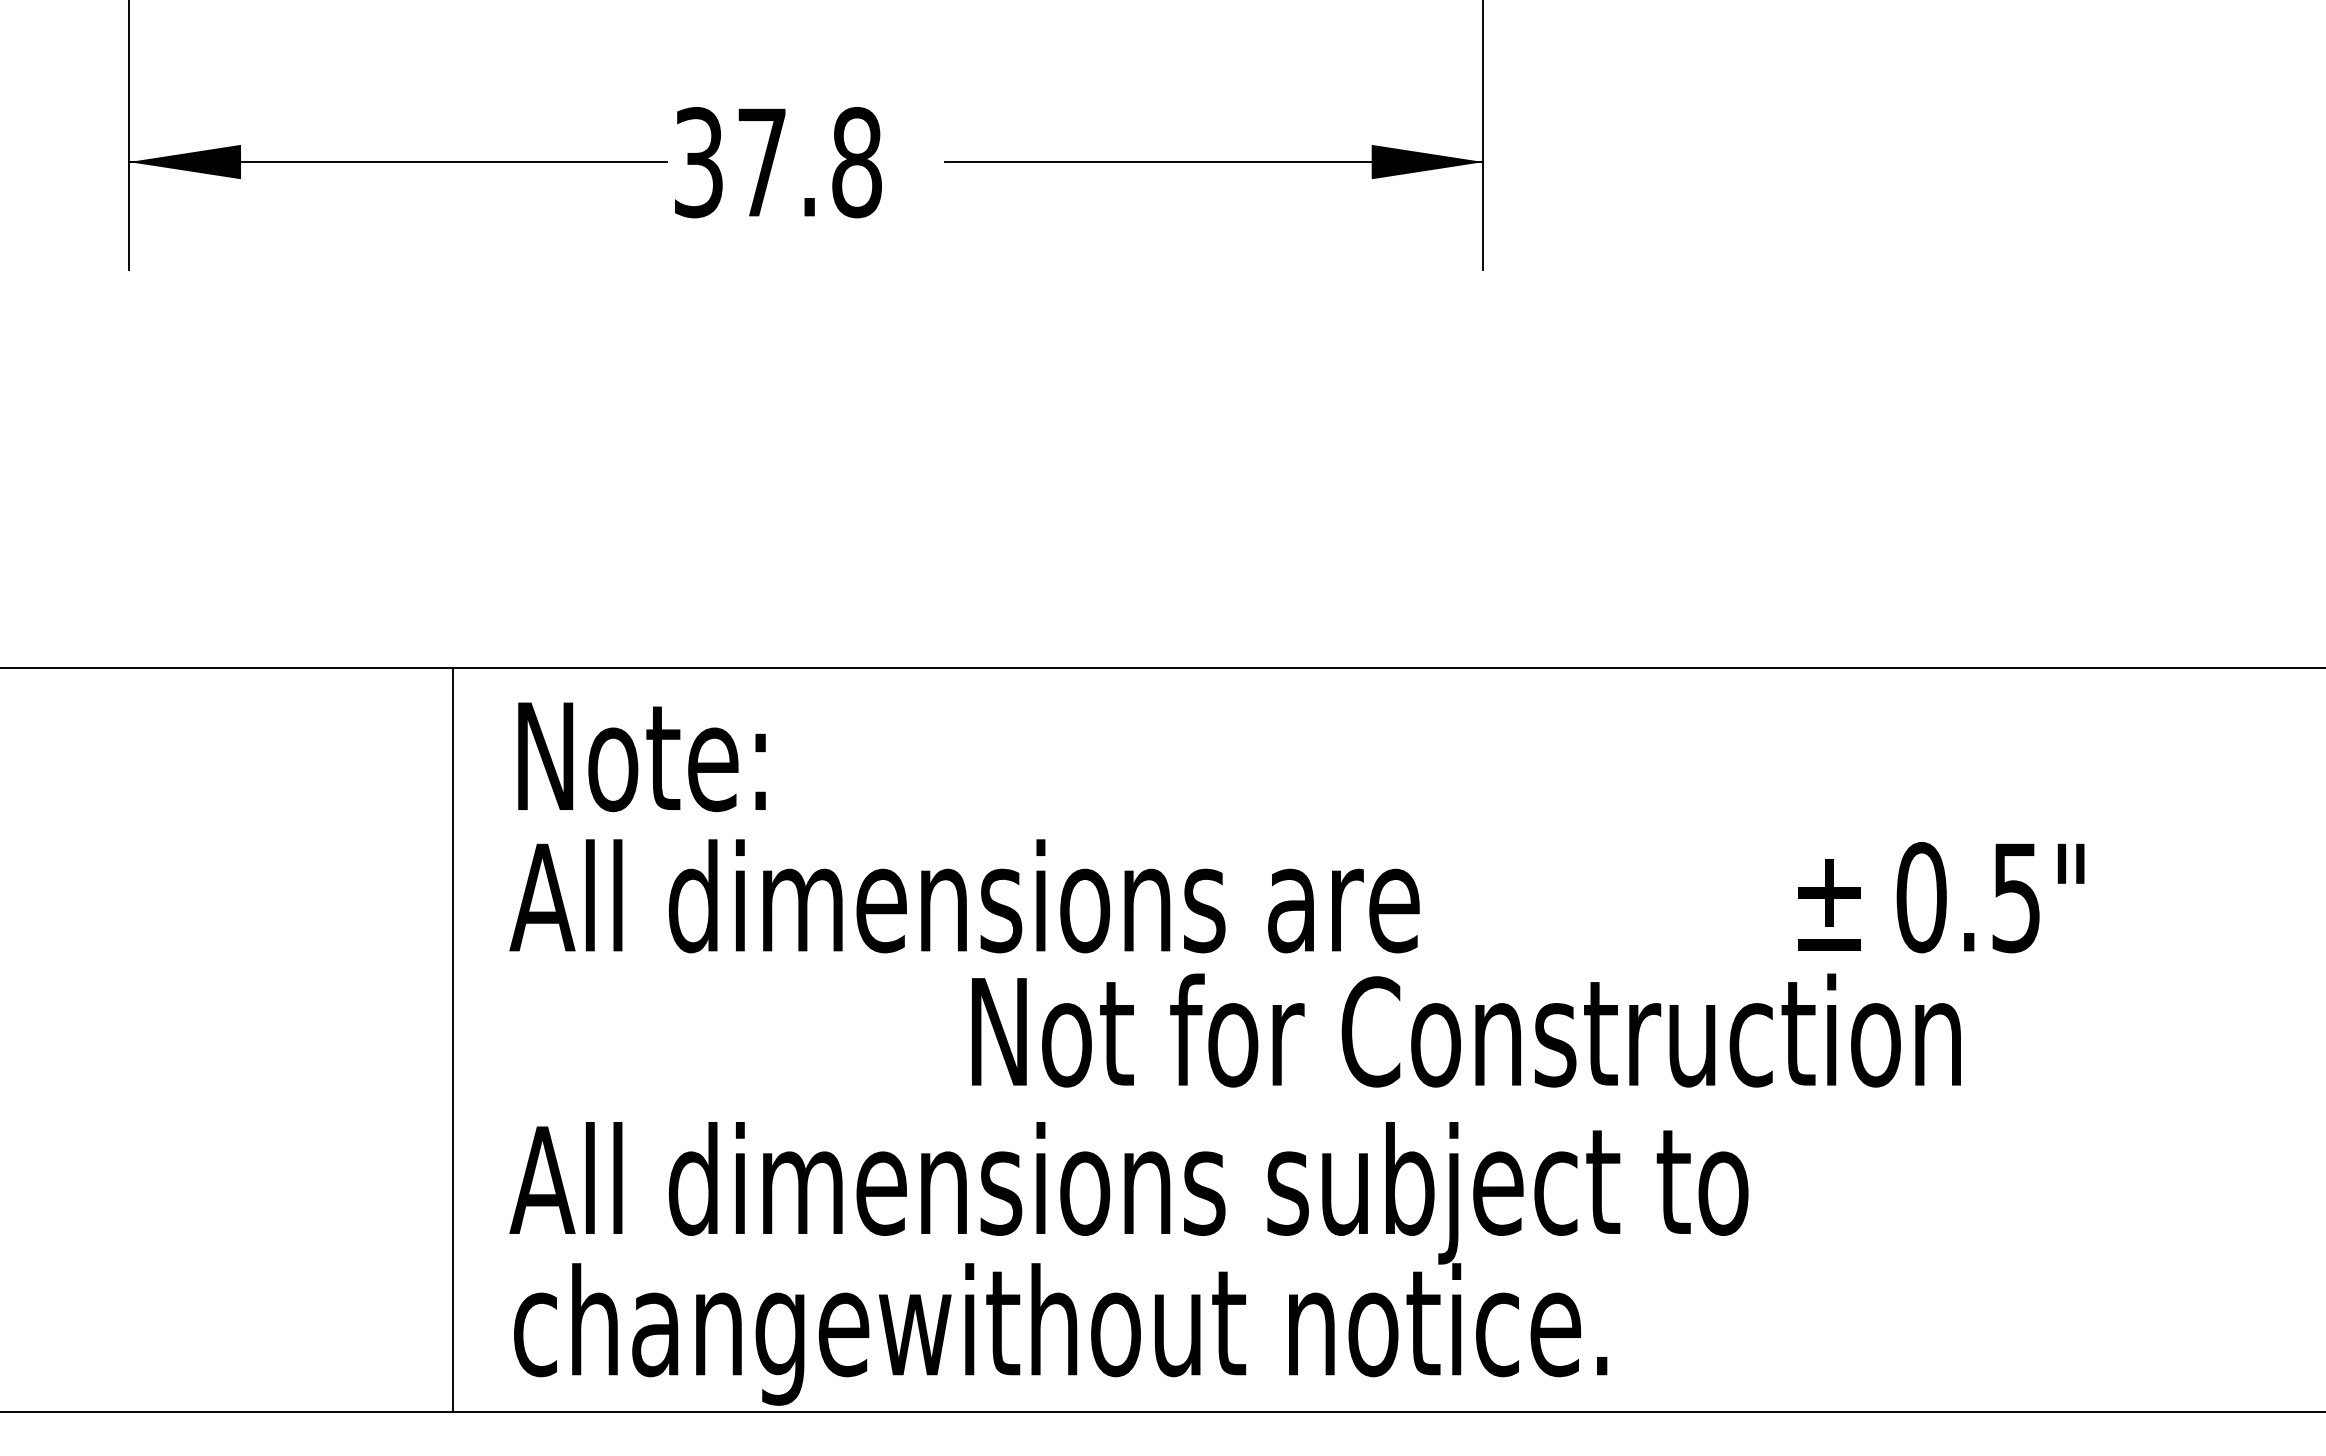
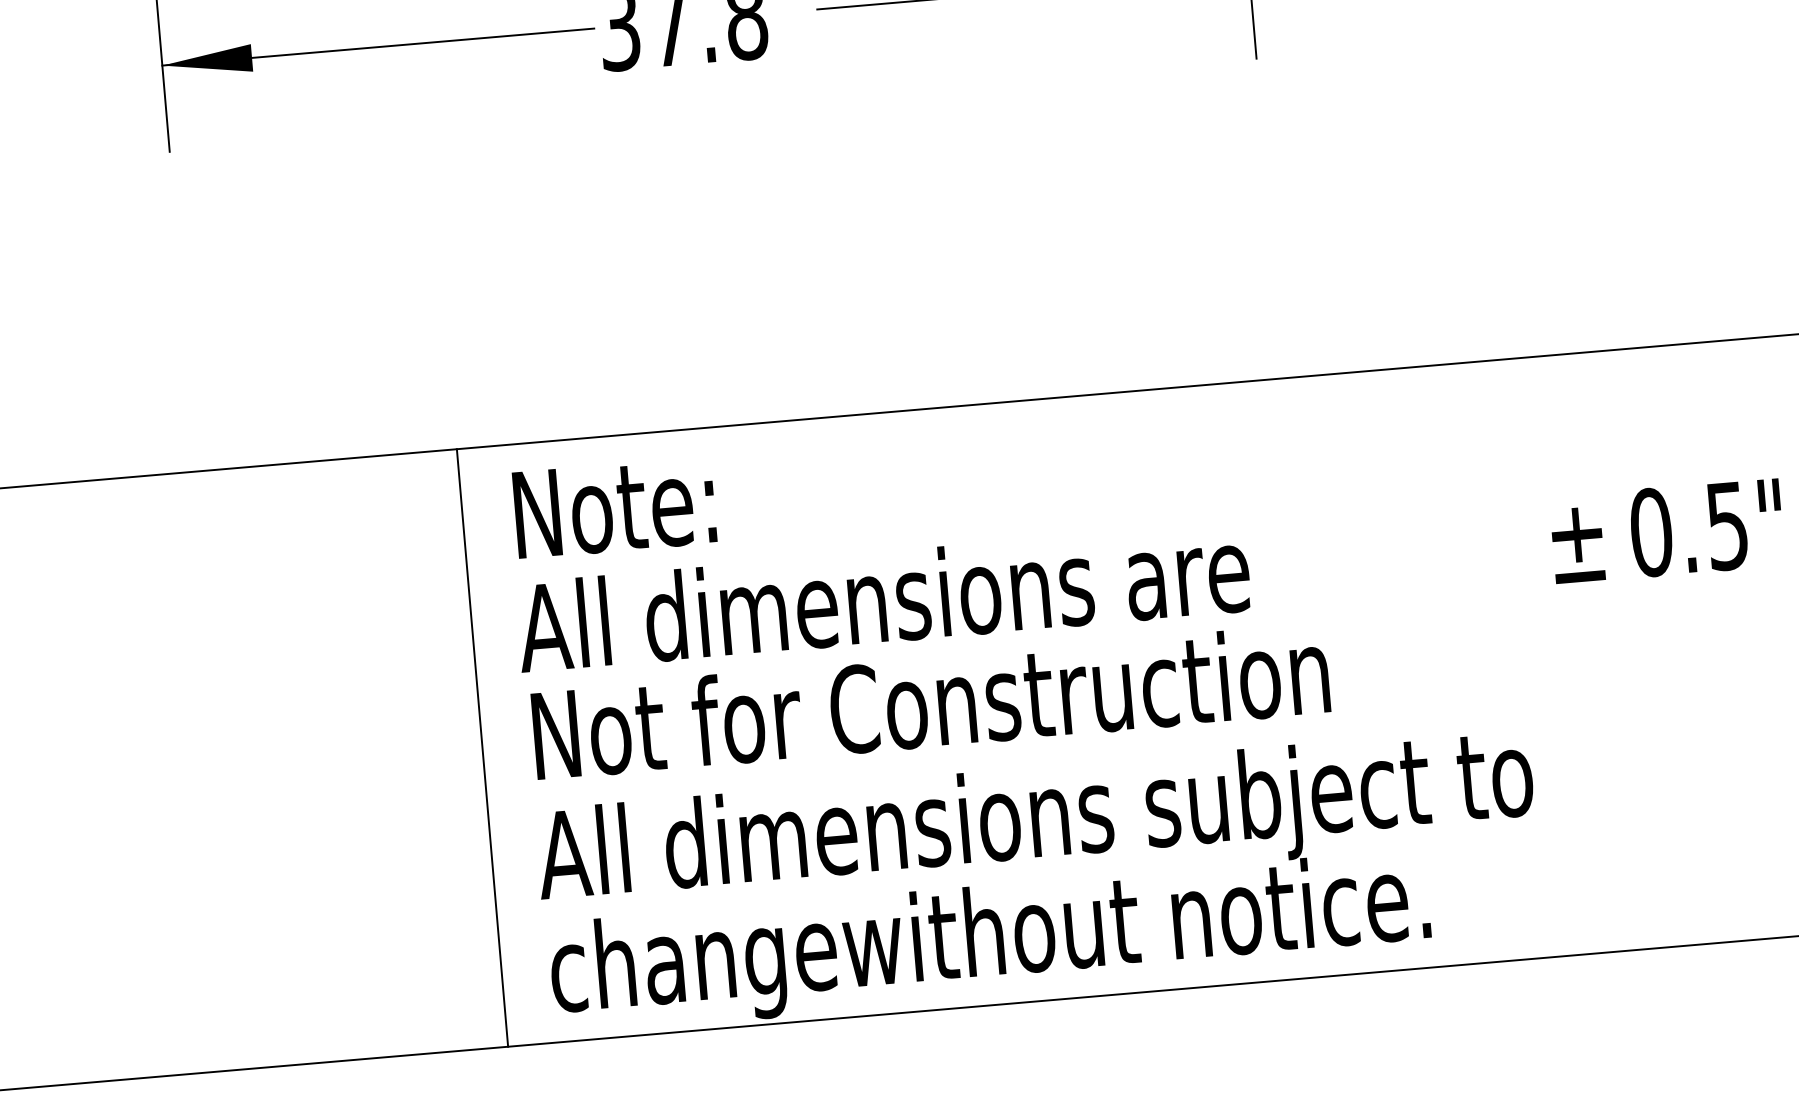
text: (1466, 1030) -> (930, 701), moved

